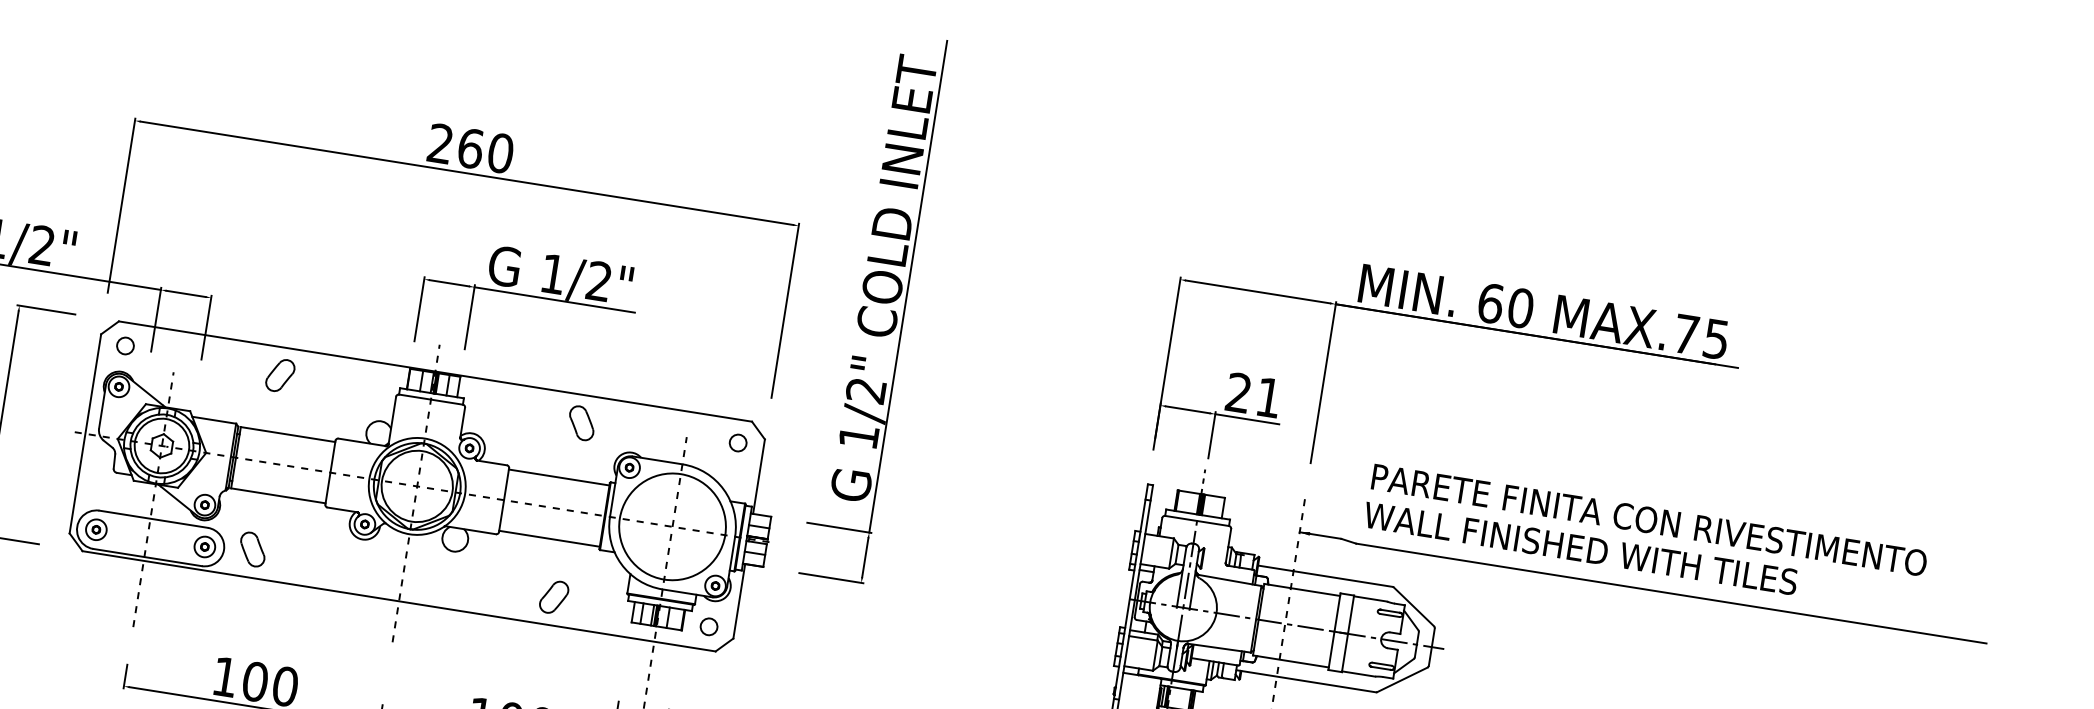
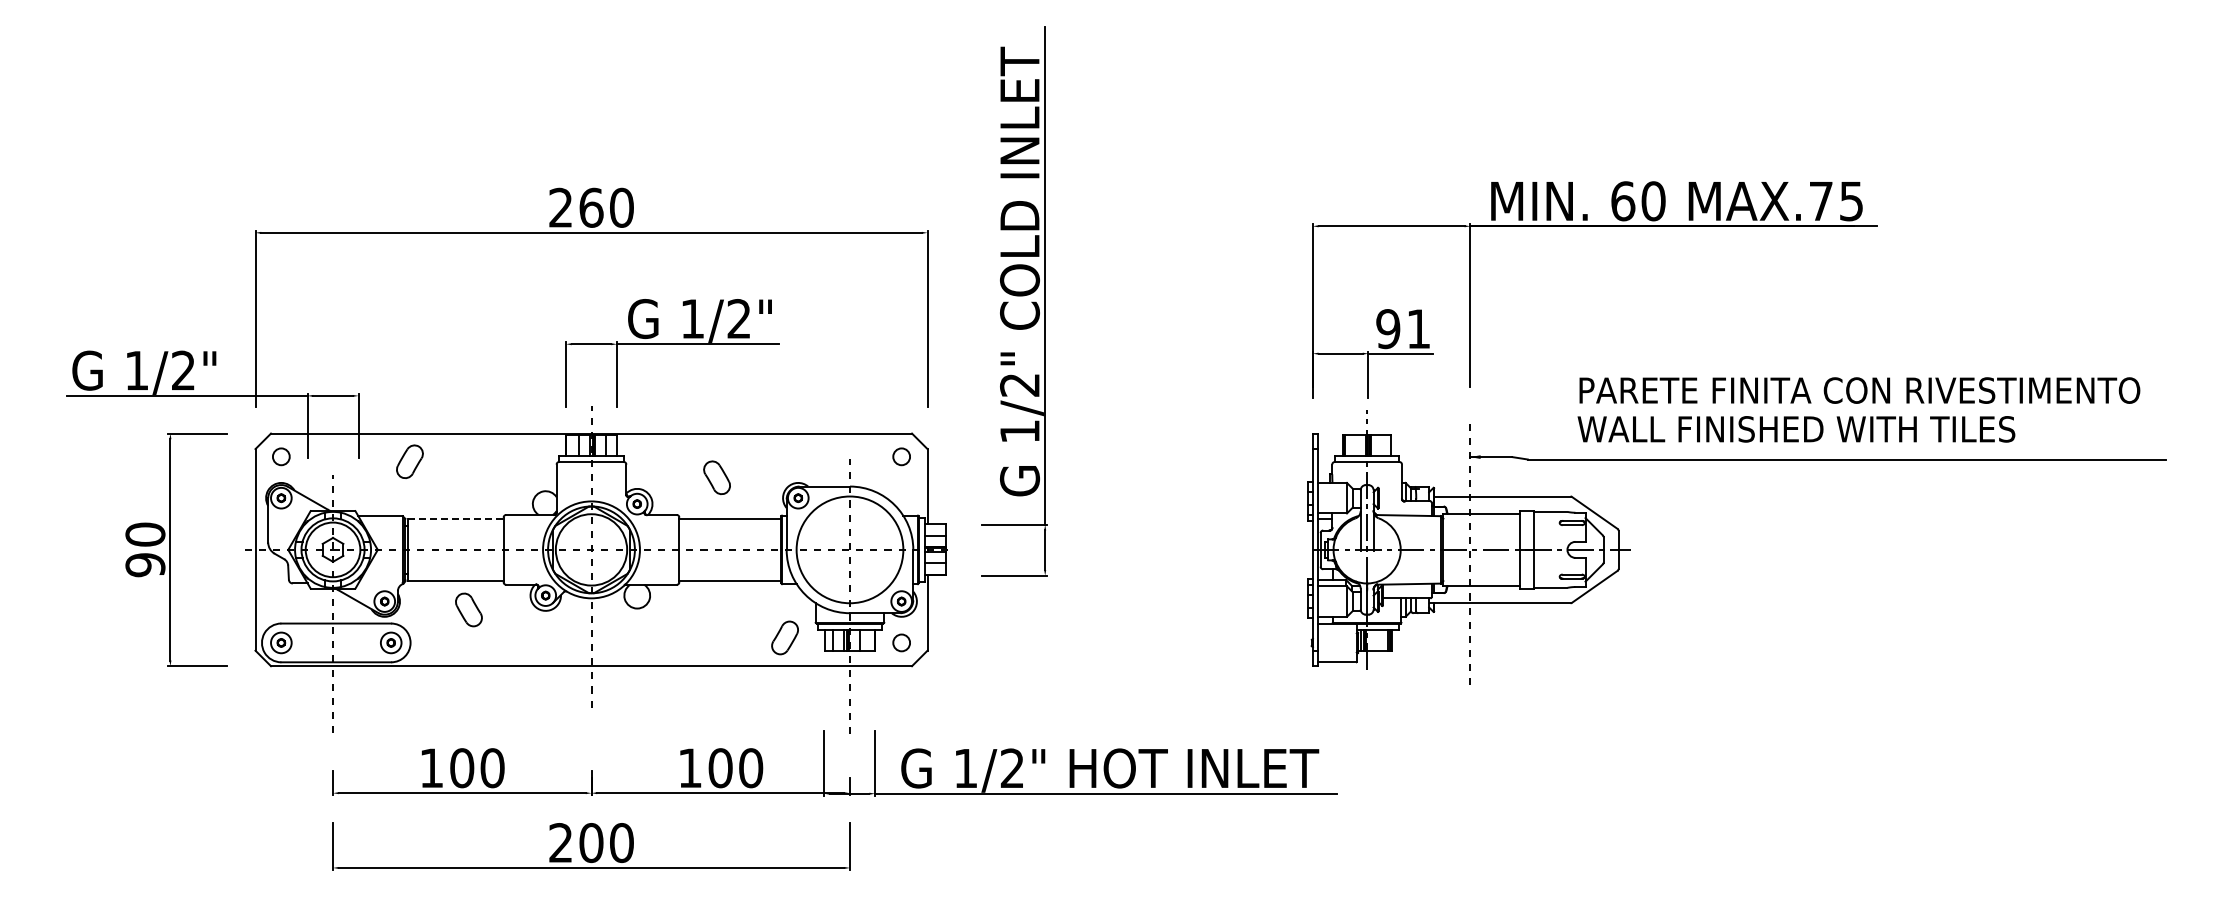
part: (279, 375) -> (409, 461), moved
text: (1238, 393) -> (1388, 329), 21 -> 91
part: (581, 422) -> (716, 477), moved
line: (287, 434) -> (455, 518), solid -> dashed
text: (1645, 538) -> (1858, 409), moved
part: (252, 549) -> (468, 609), moved
part: (553, 596) -> (784, 637), moved

